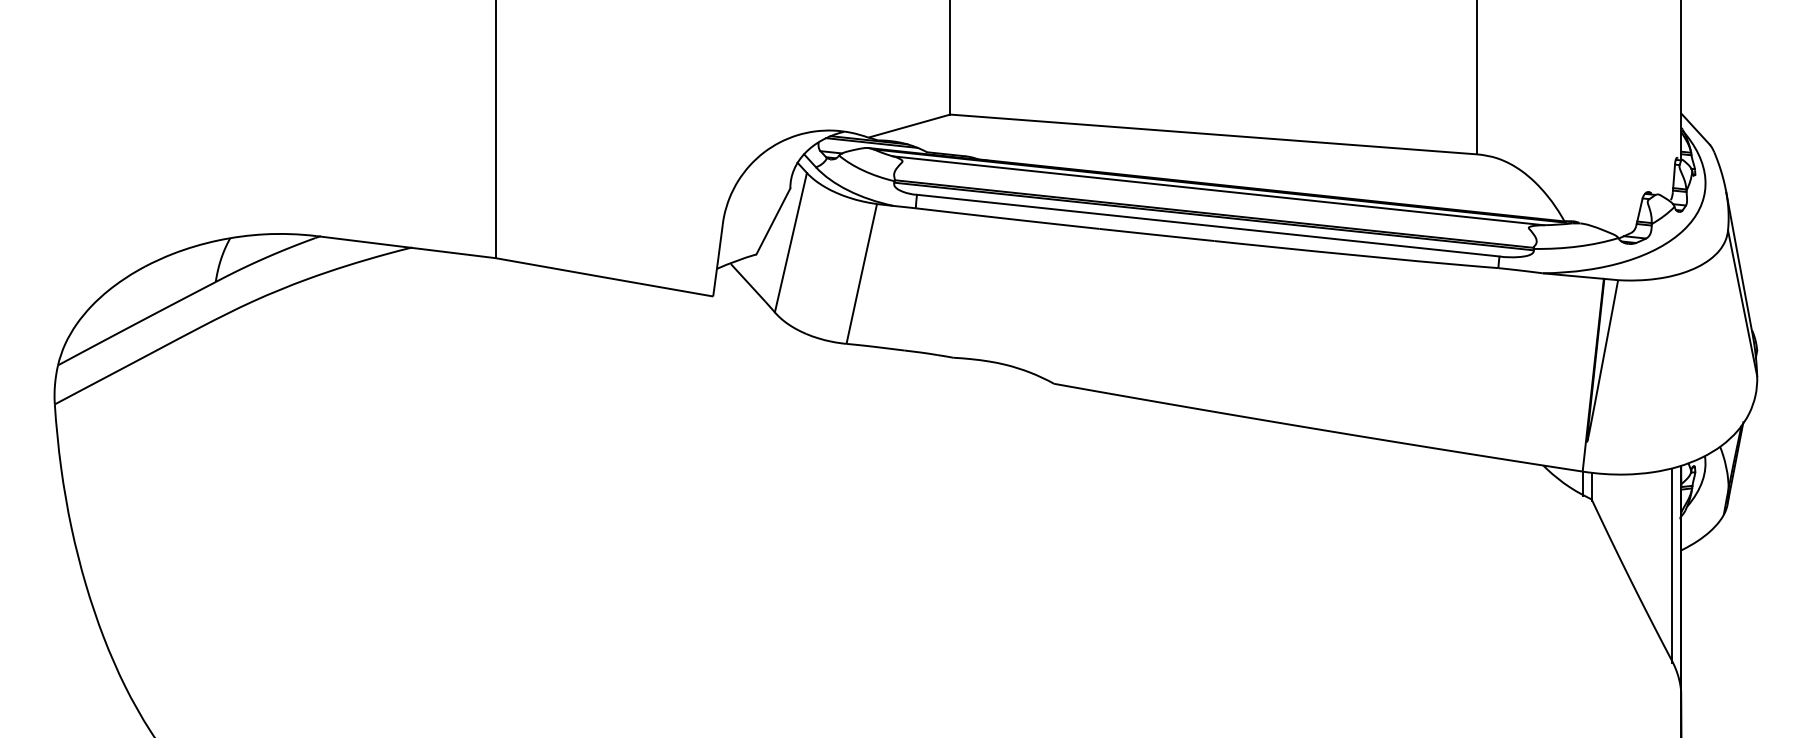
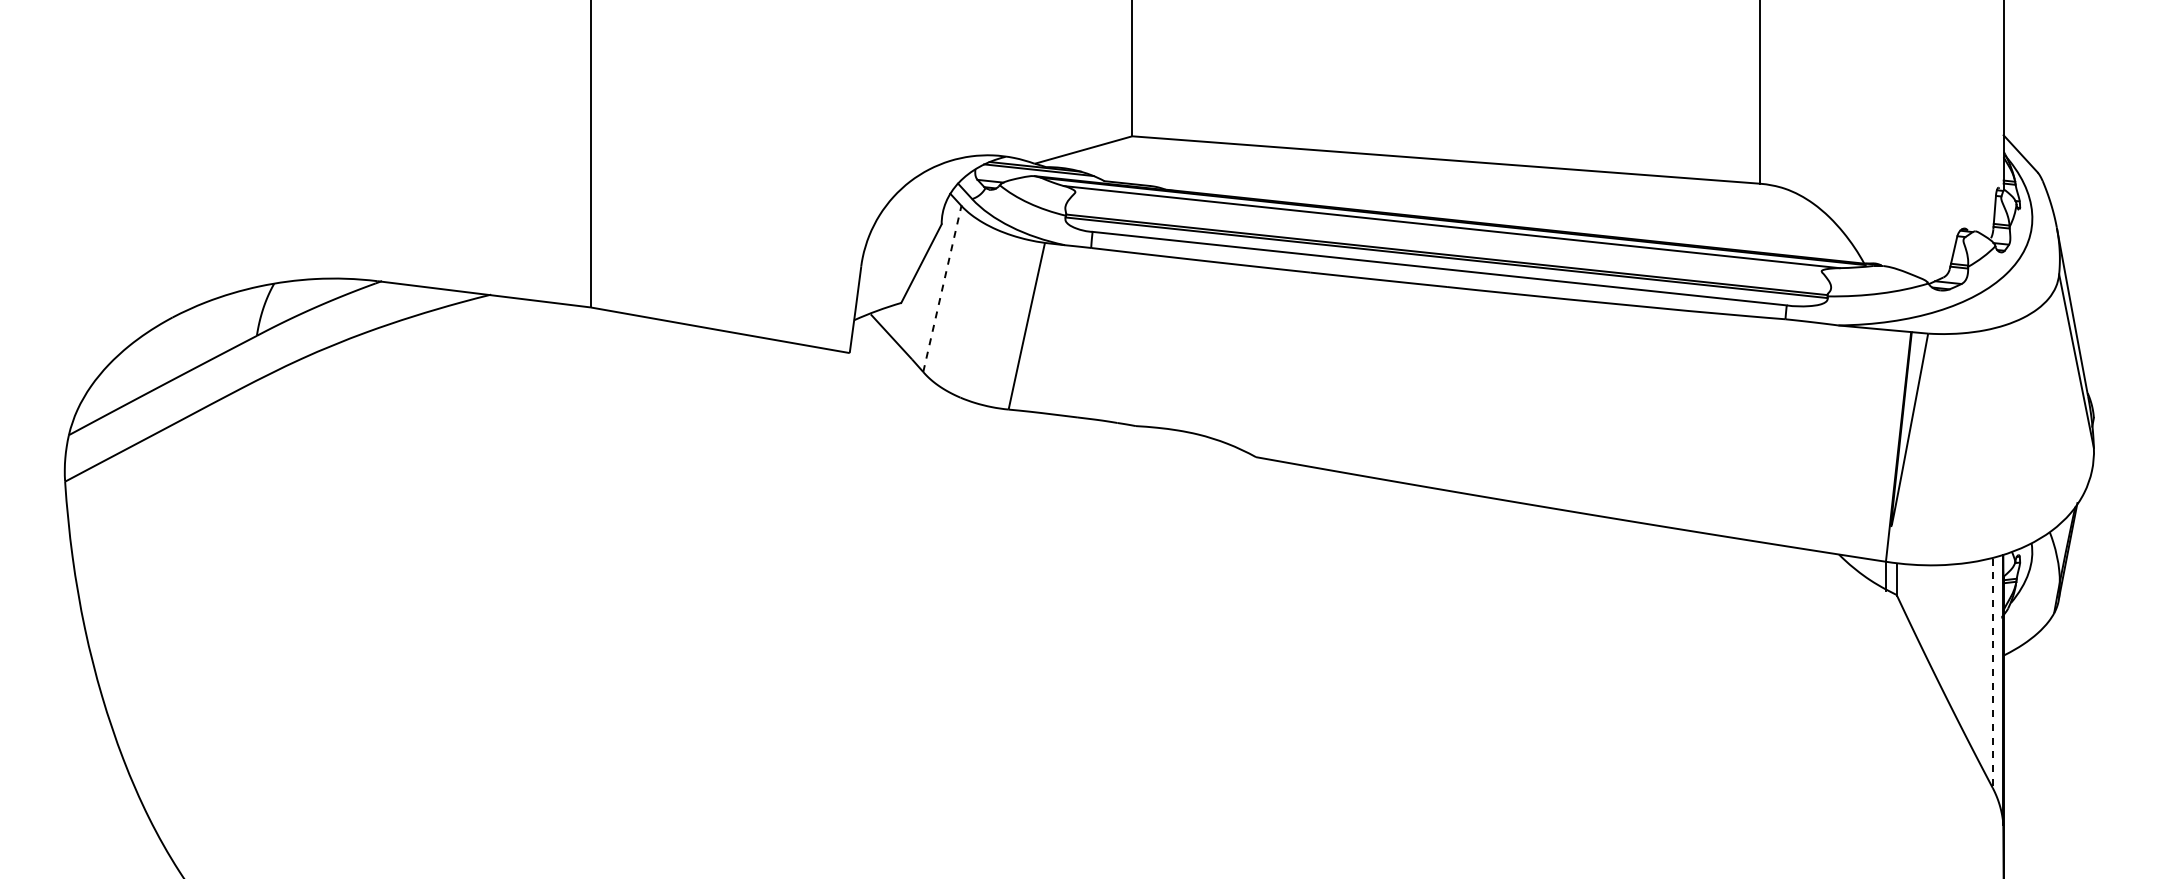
line: (791, 242) -> (942, 288), solid -> dashed
line: (1672, 566) -> (1992, 674), solid -> dashed

